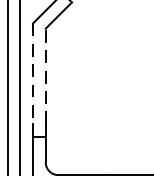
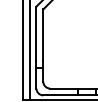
line: (33, 74) -> (36, 34), dashed -> solid
line: (46, 76) -> (43, 35), dashed -> solid

